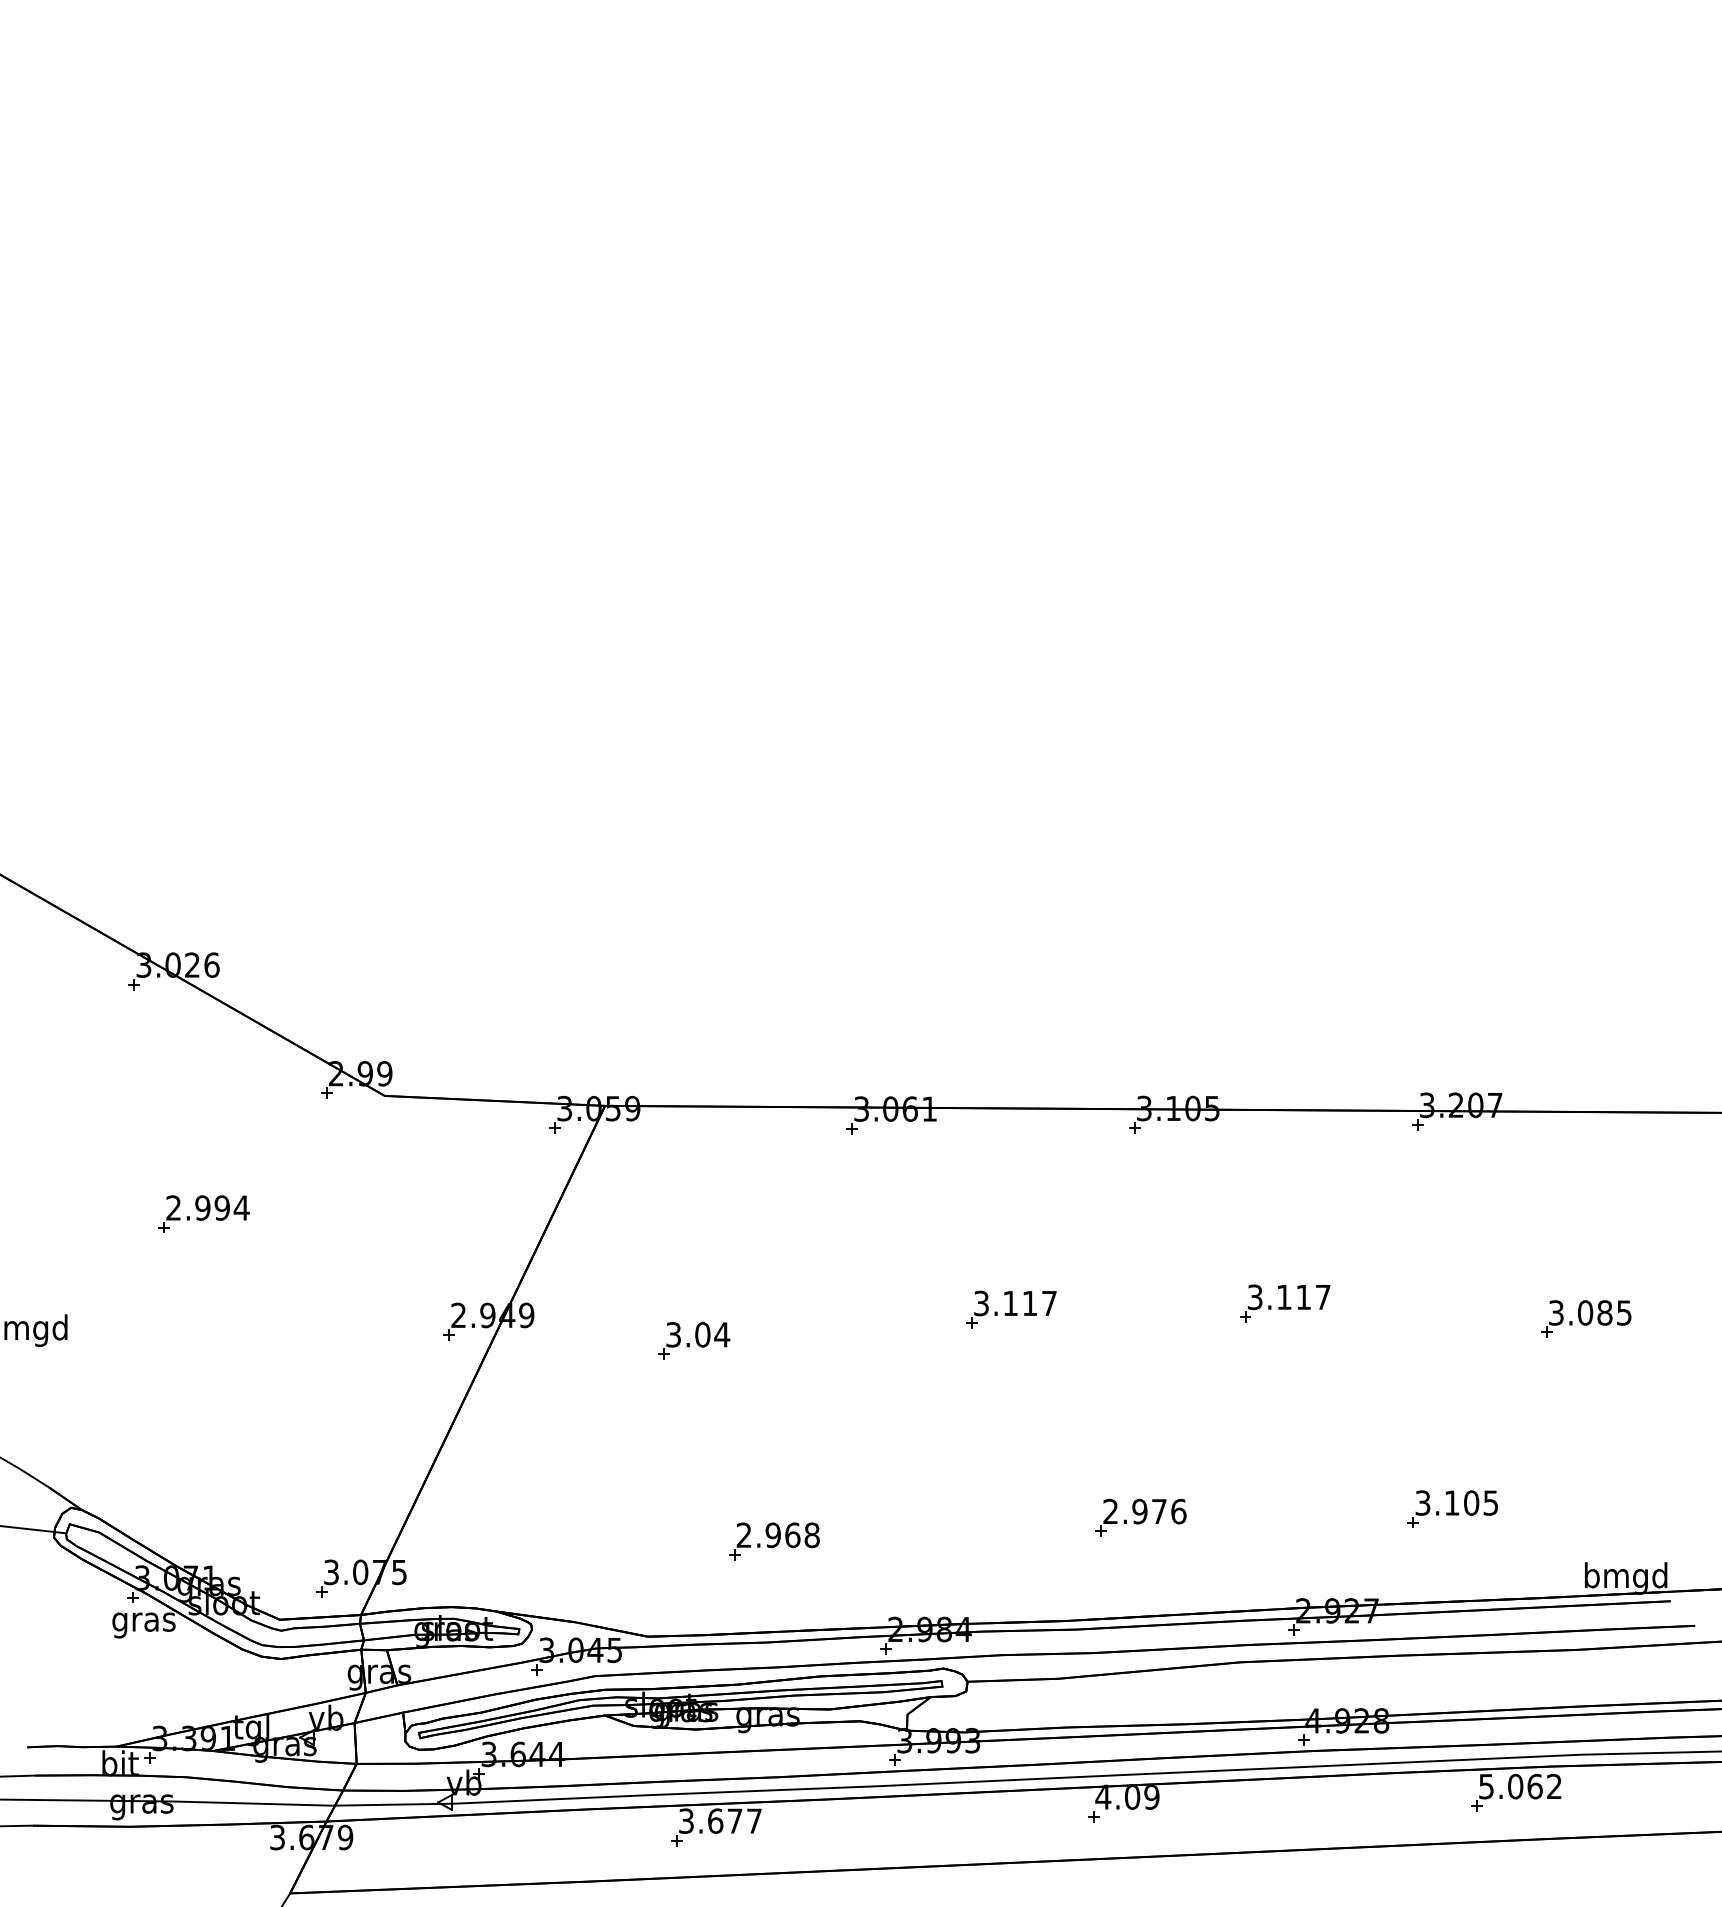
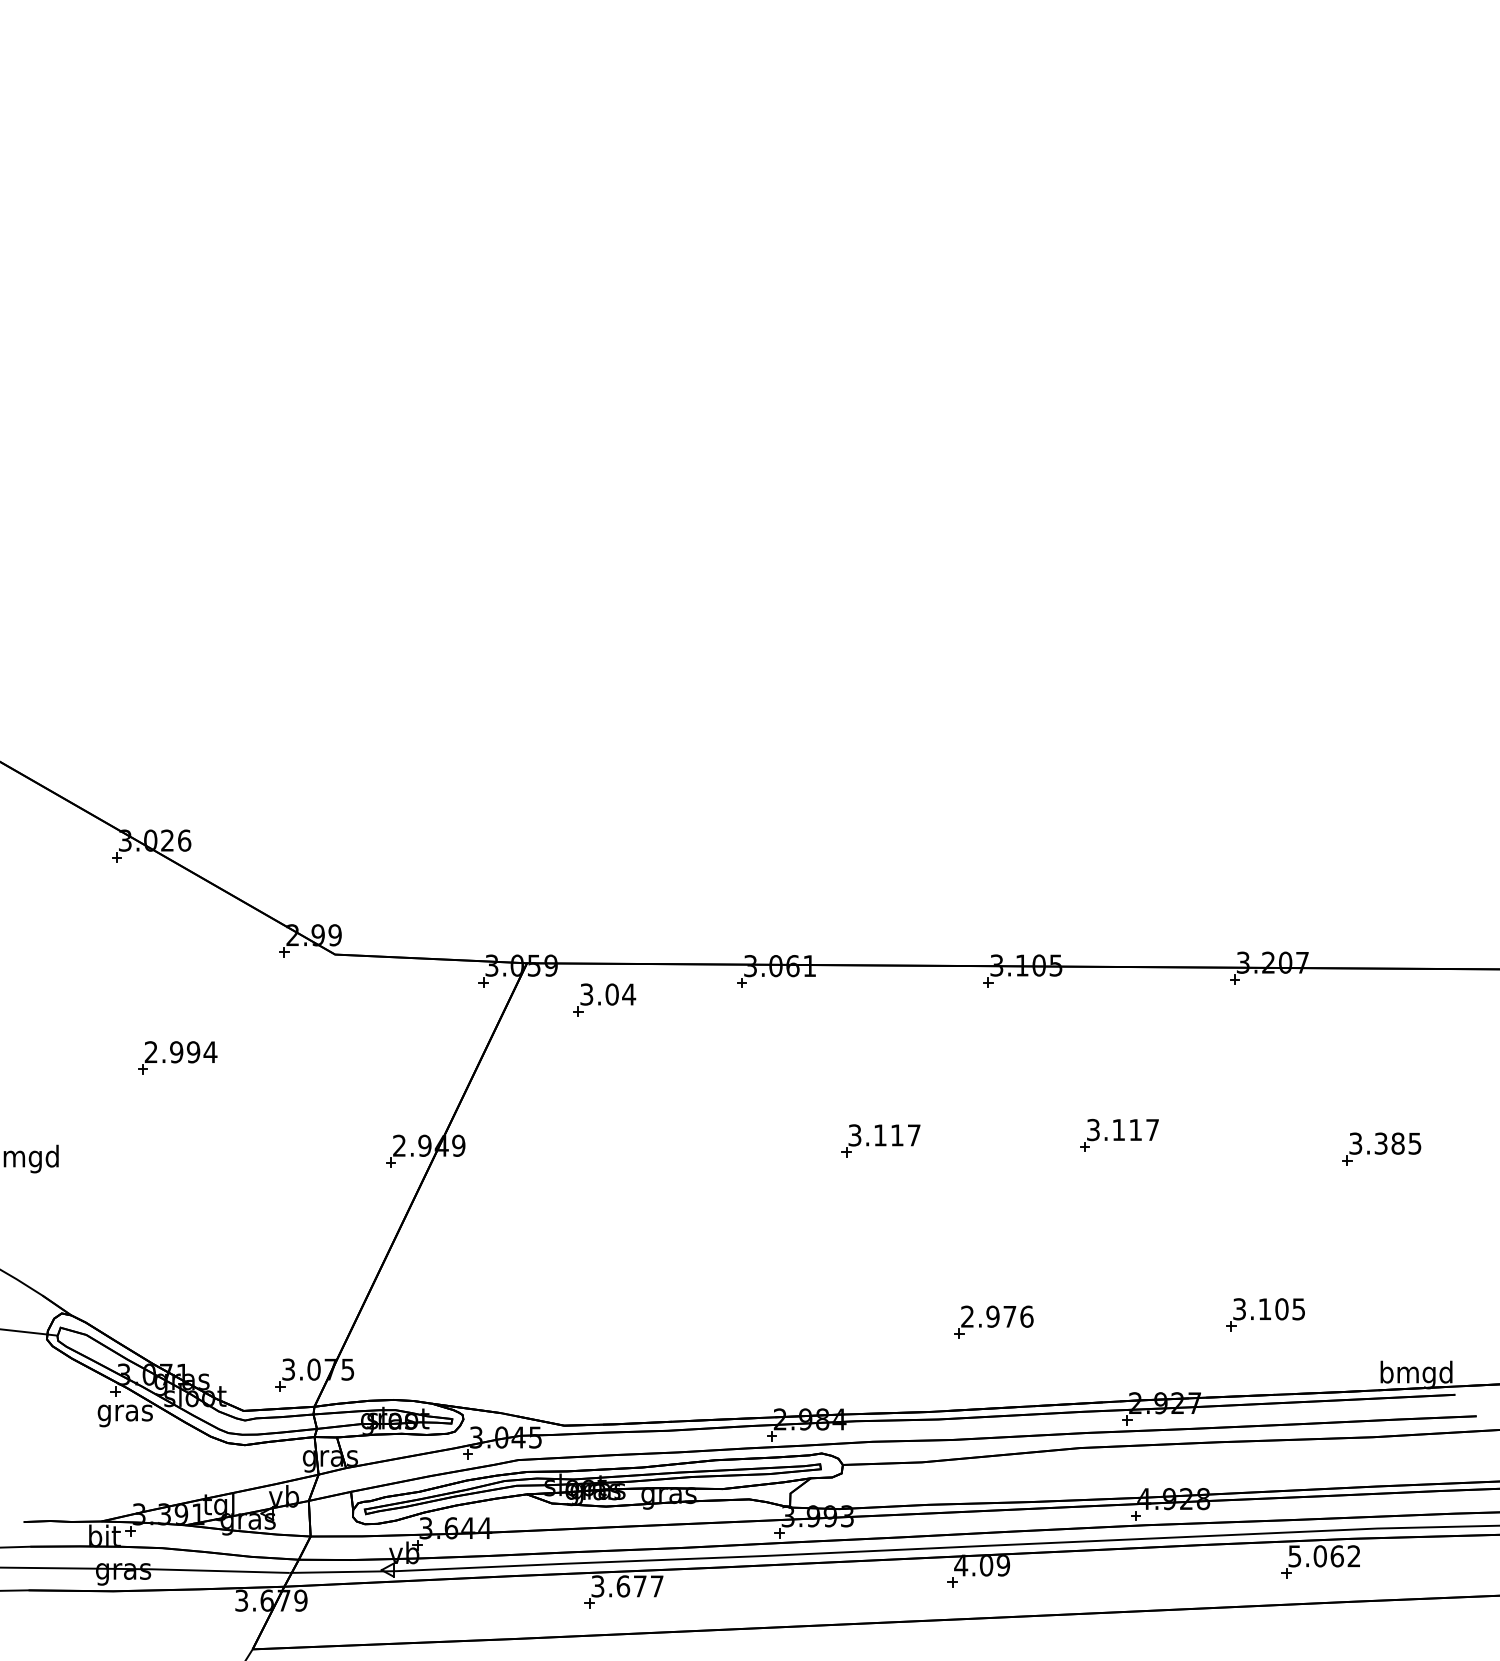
text: (1585, 1312) -> (1381, 1143), 3.085 -> 3.385
part: (694, 1340) -> (604, 999), moved
part: (774, 1541) -> (674, 1342), removed

